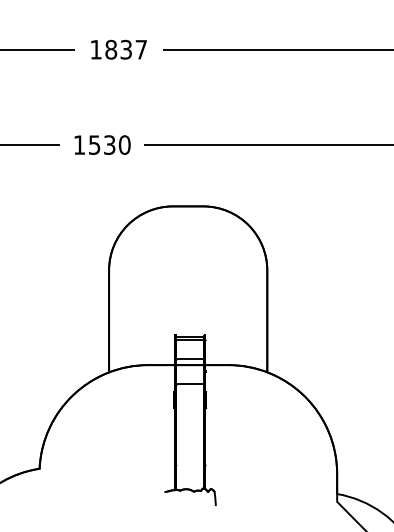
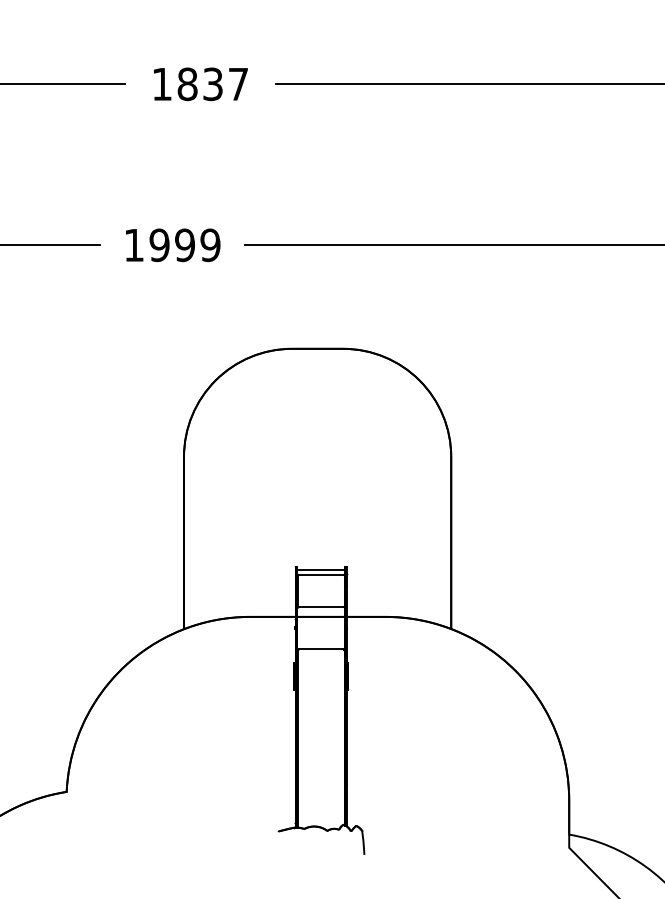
text: (109, 144) -> (184, 244), 1530 -> 1999

